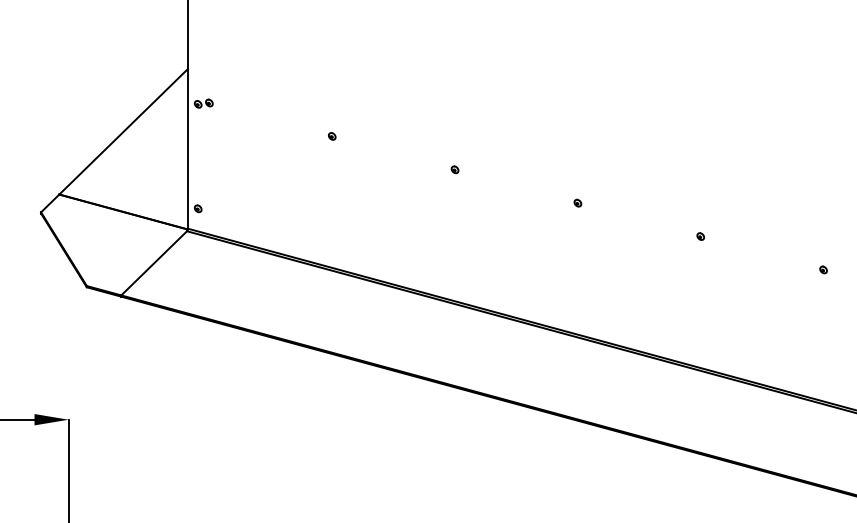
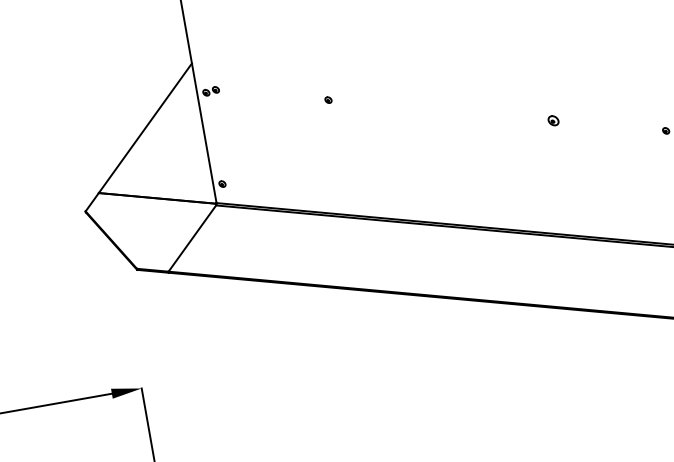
part: (454, 169) -> (440, 110), removed
part: (577, 202) -> (553, 120), size x1.6

